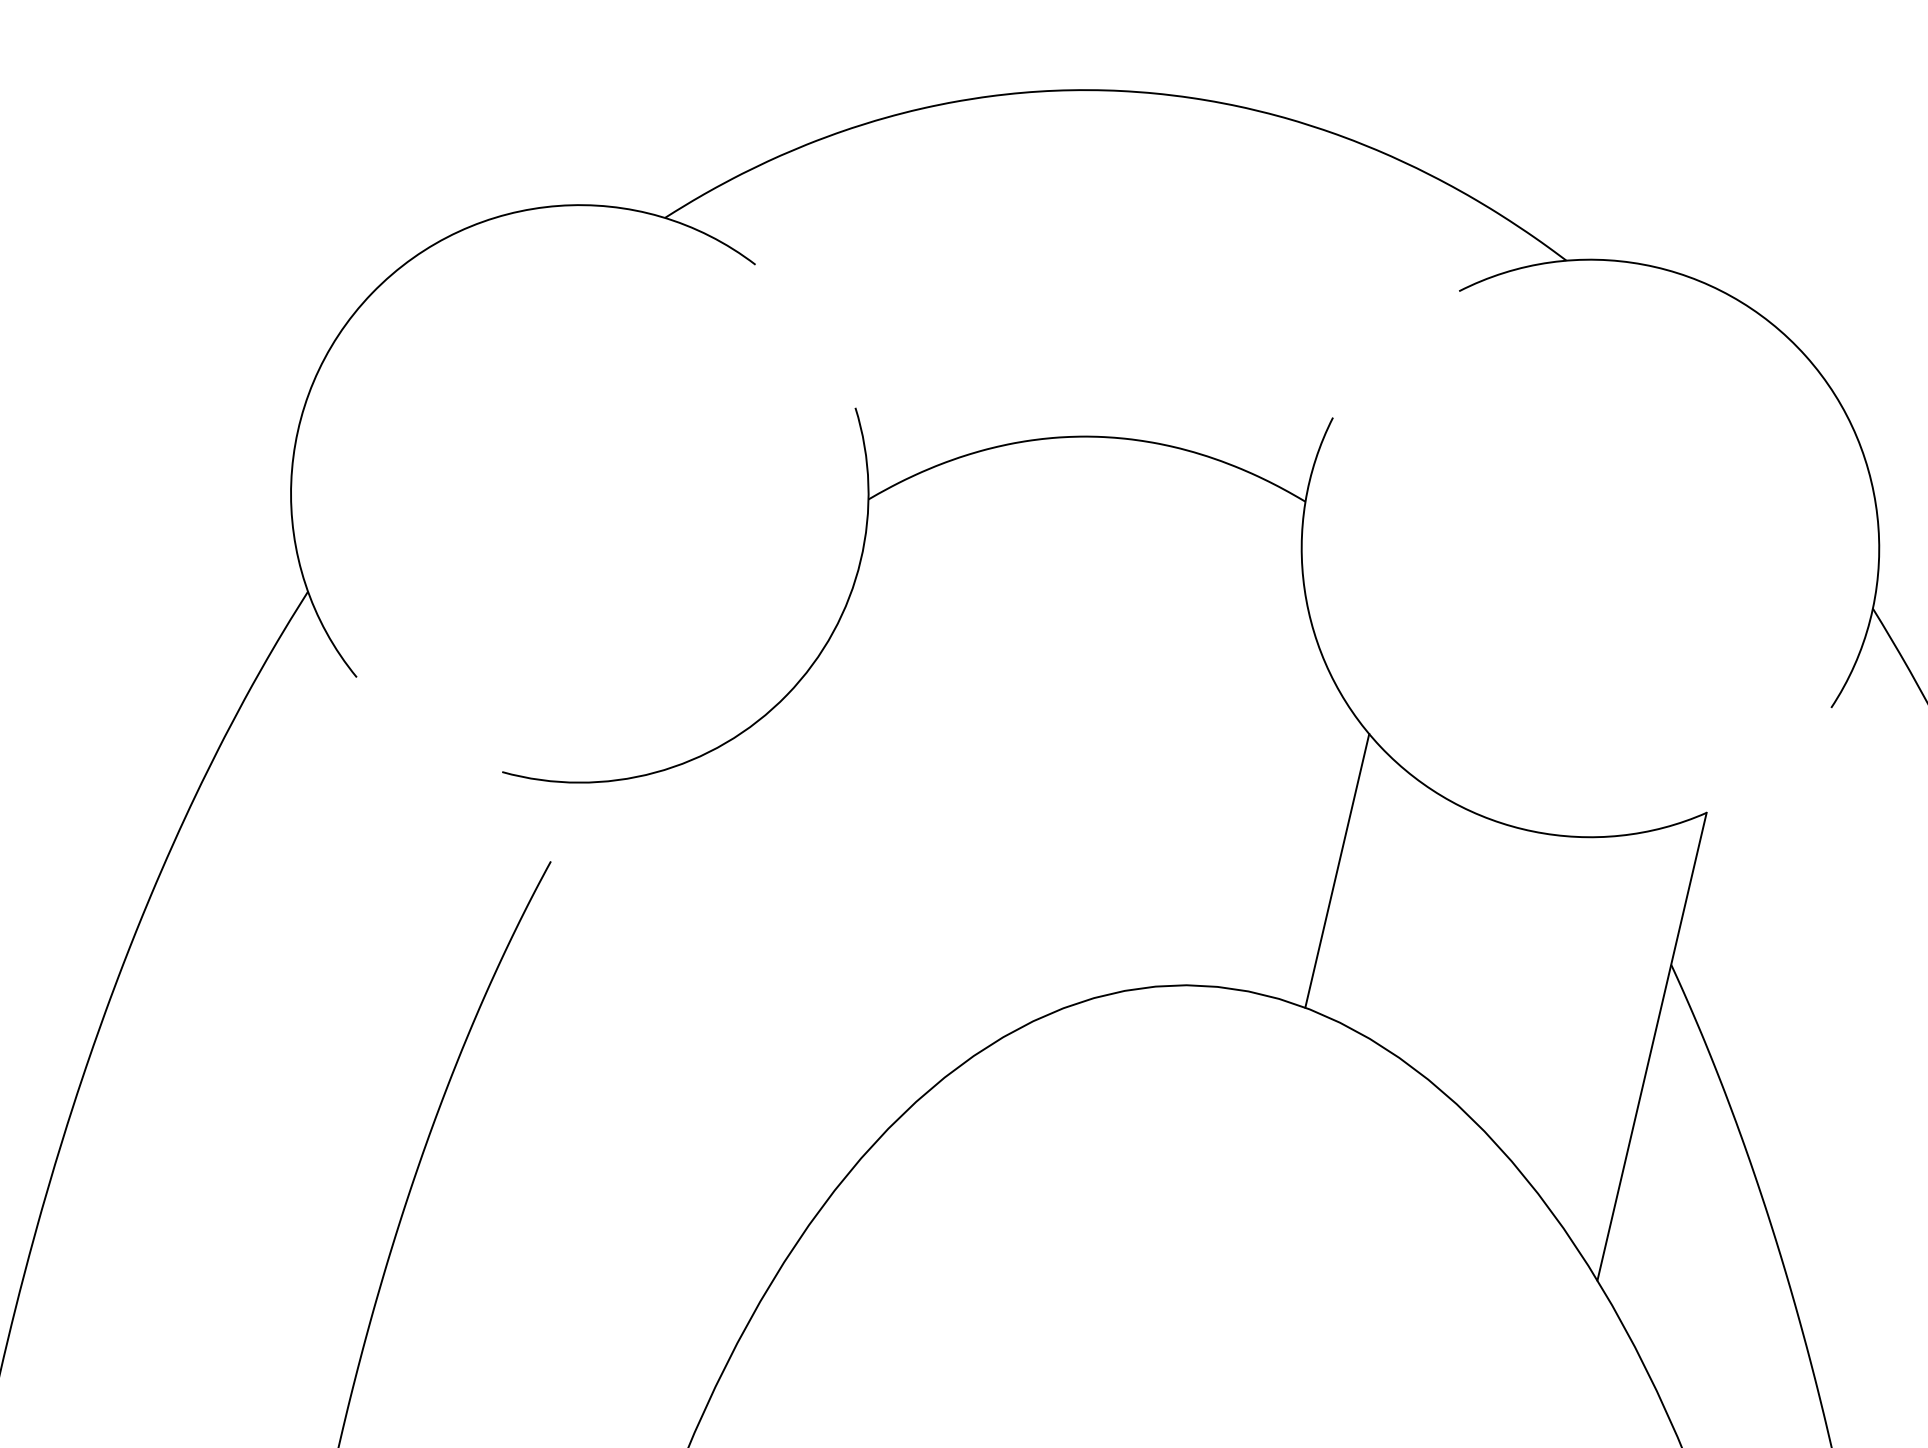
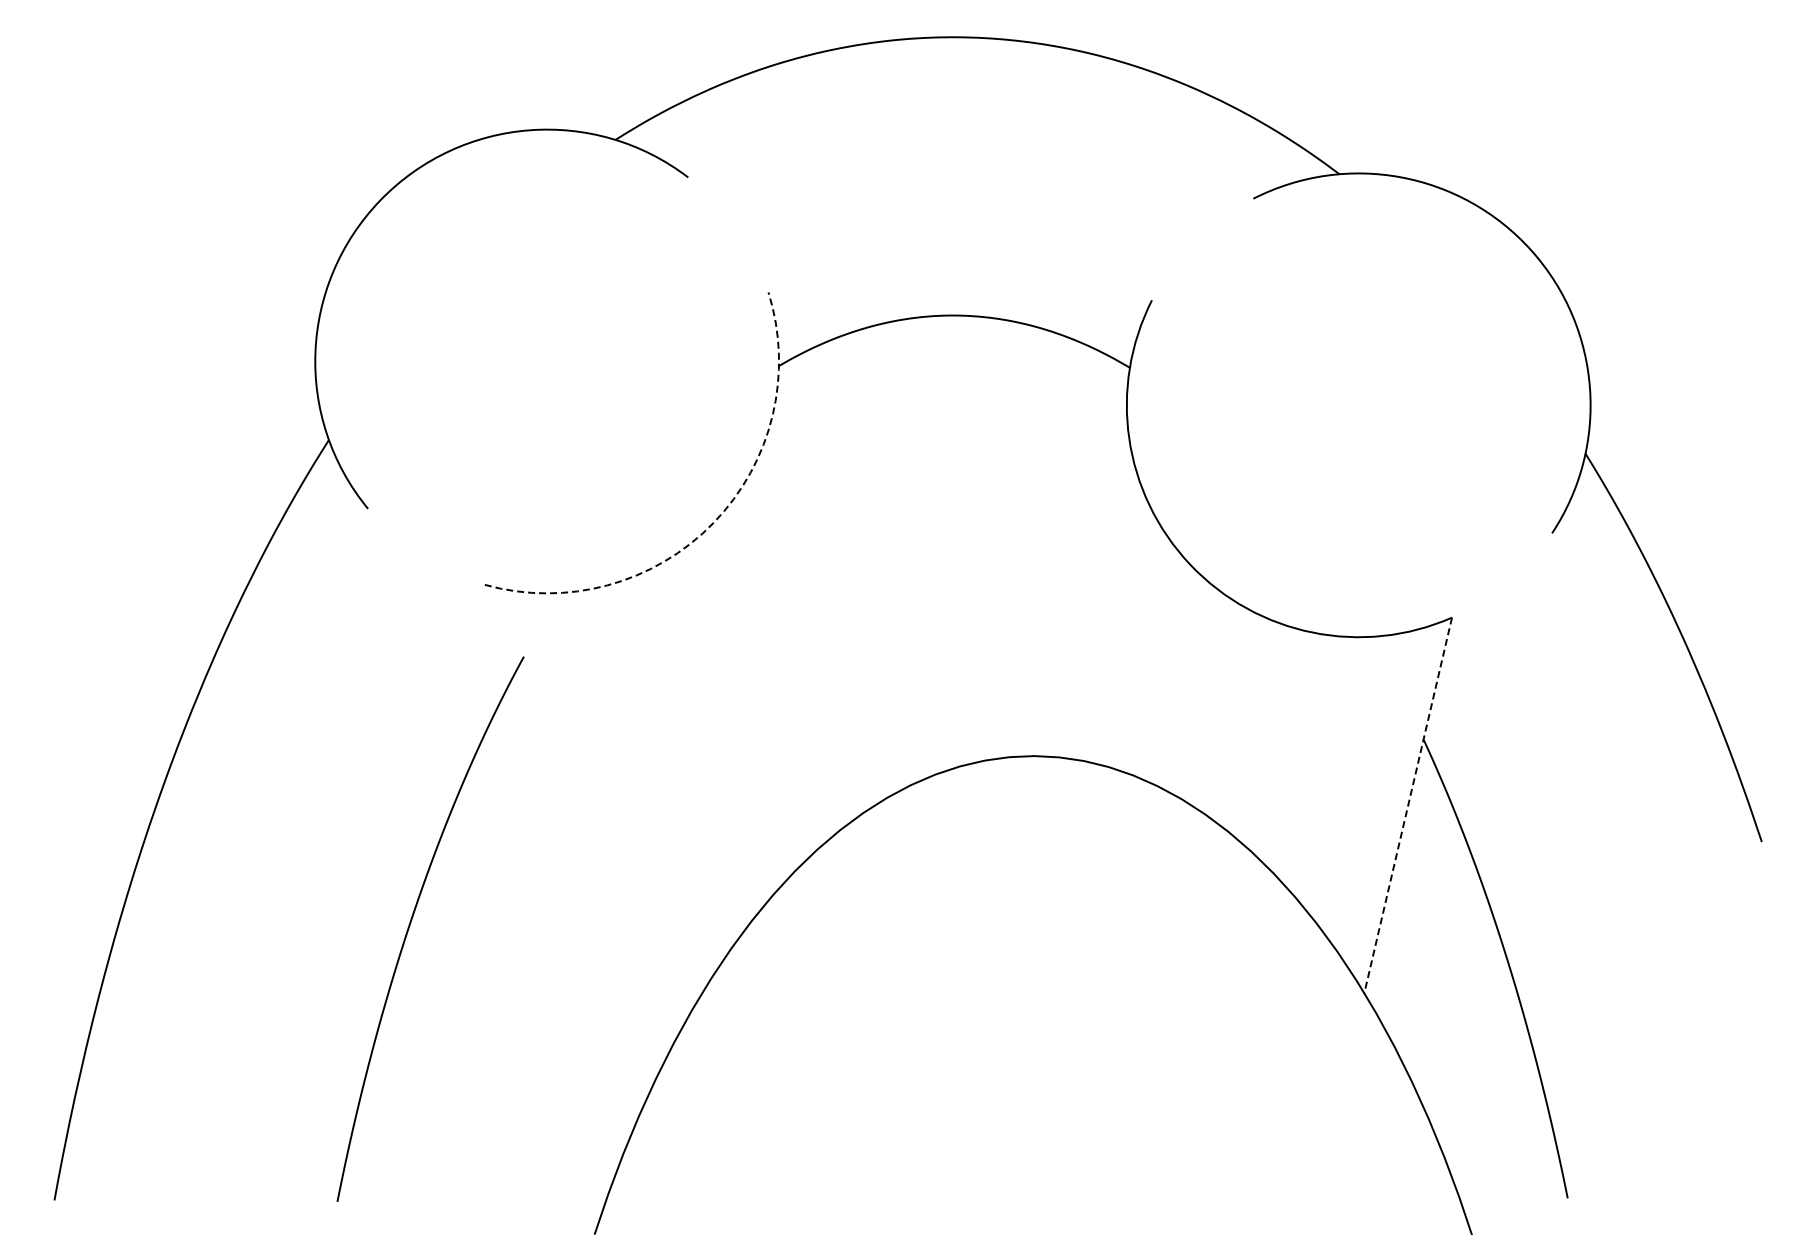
arc: (786, 694) -> (713, 522), solid -> dashed
line: (1337, 871) -> (1155, 664), removed
line: (1652, 1046) -> (1408, 805), solid -> dashed

